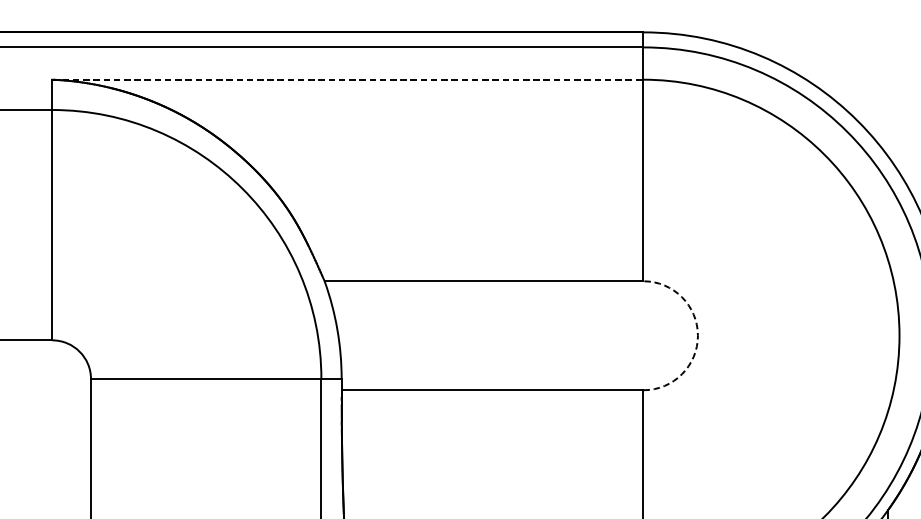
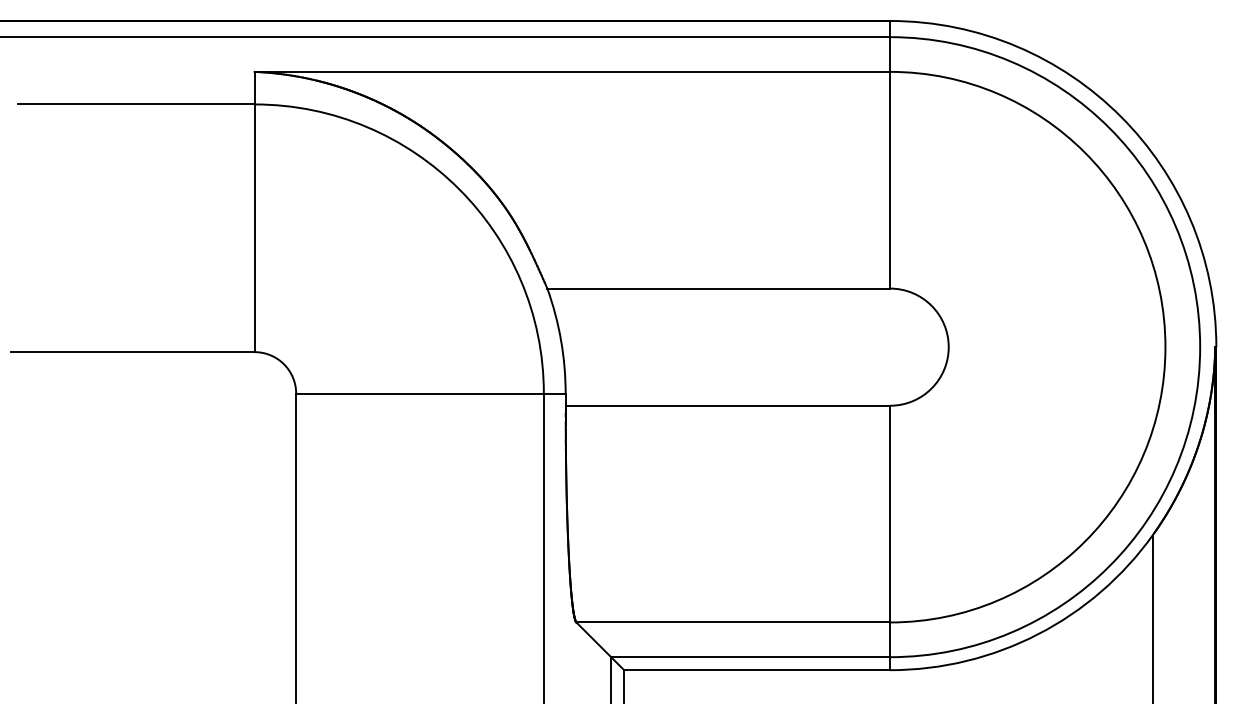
line: (348, 79) -> (572, 71), dashed -> solid
arc: (697, 336) -> (948, 347), dashed -> solid

